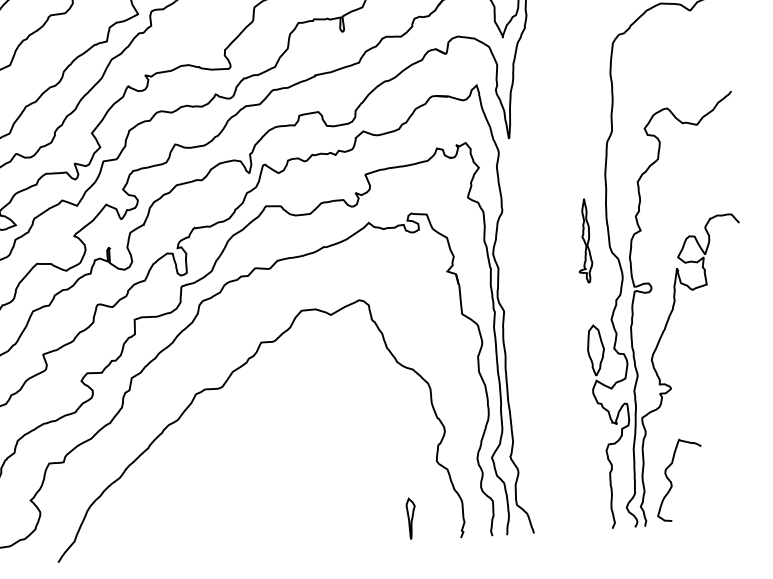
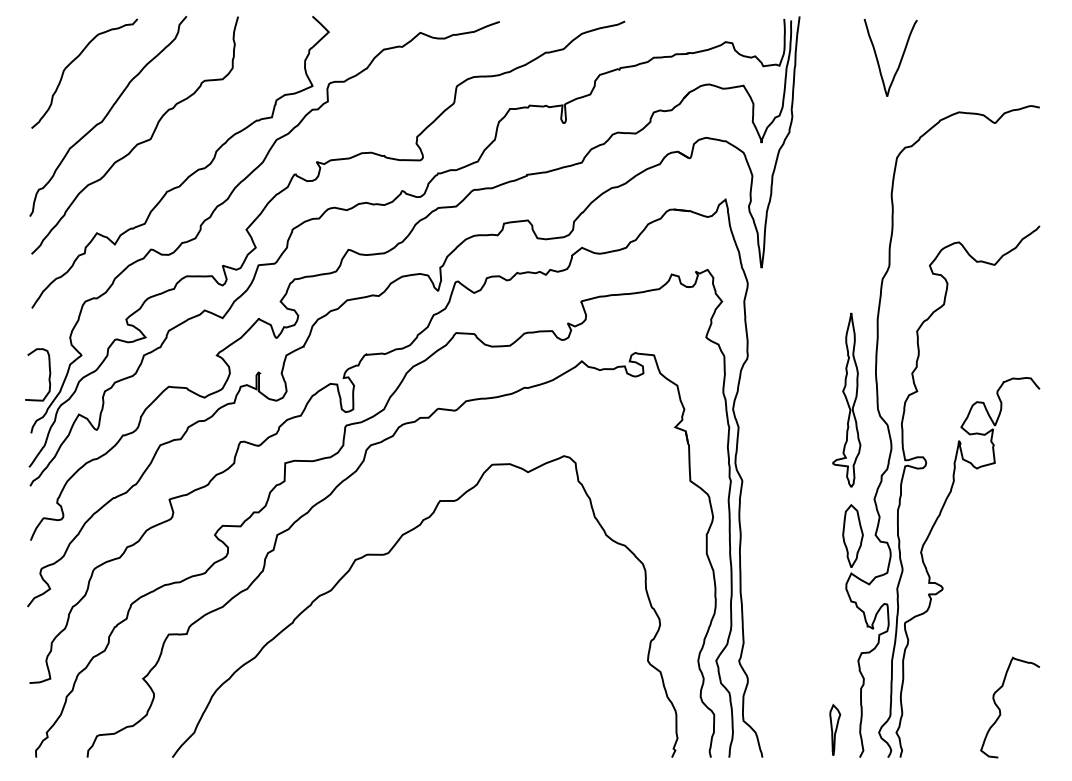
part: (584, 240) -> (846, 399), size x1.67
curve: (671, 482) -> (1000, 709), moved
part: (411, 518) -> (835, 729), moved

